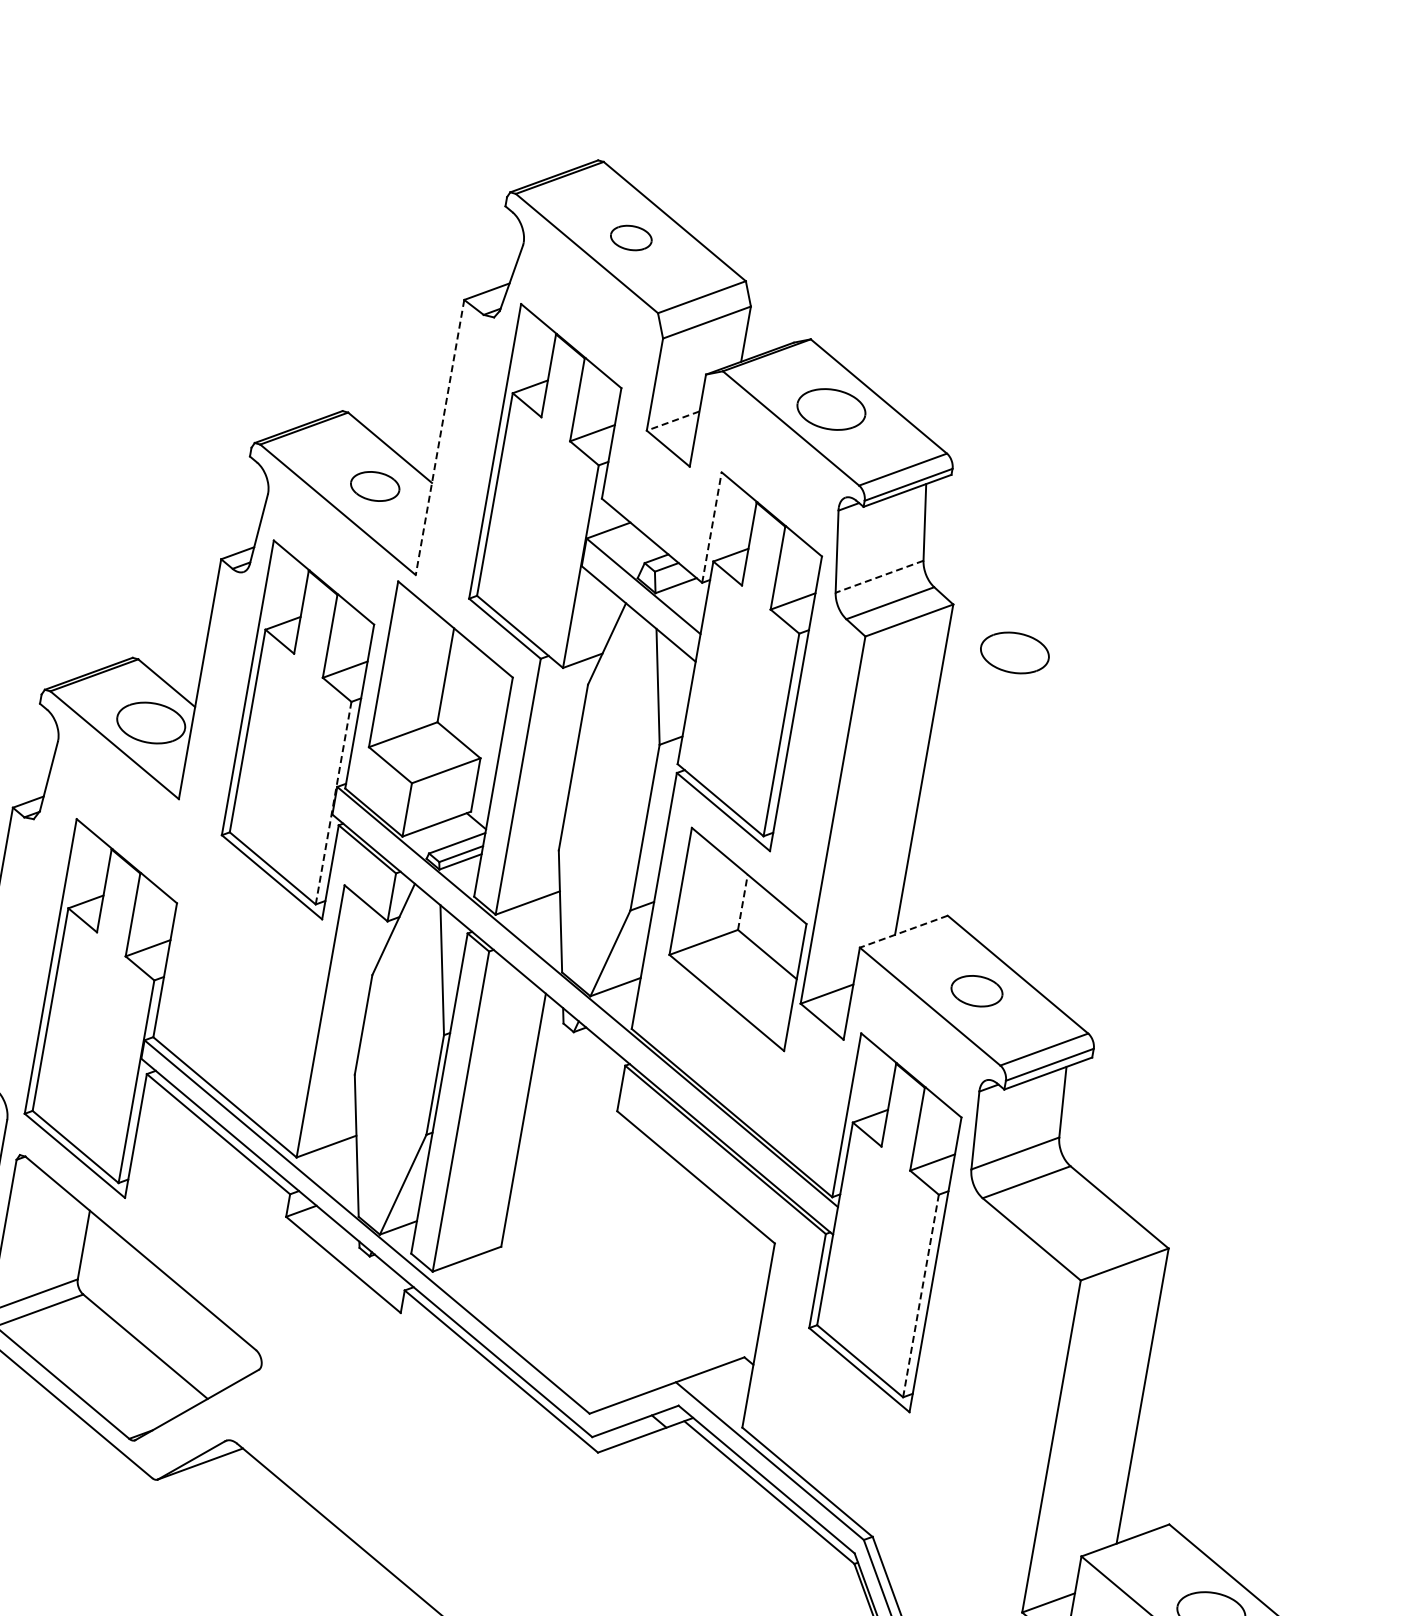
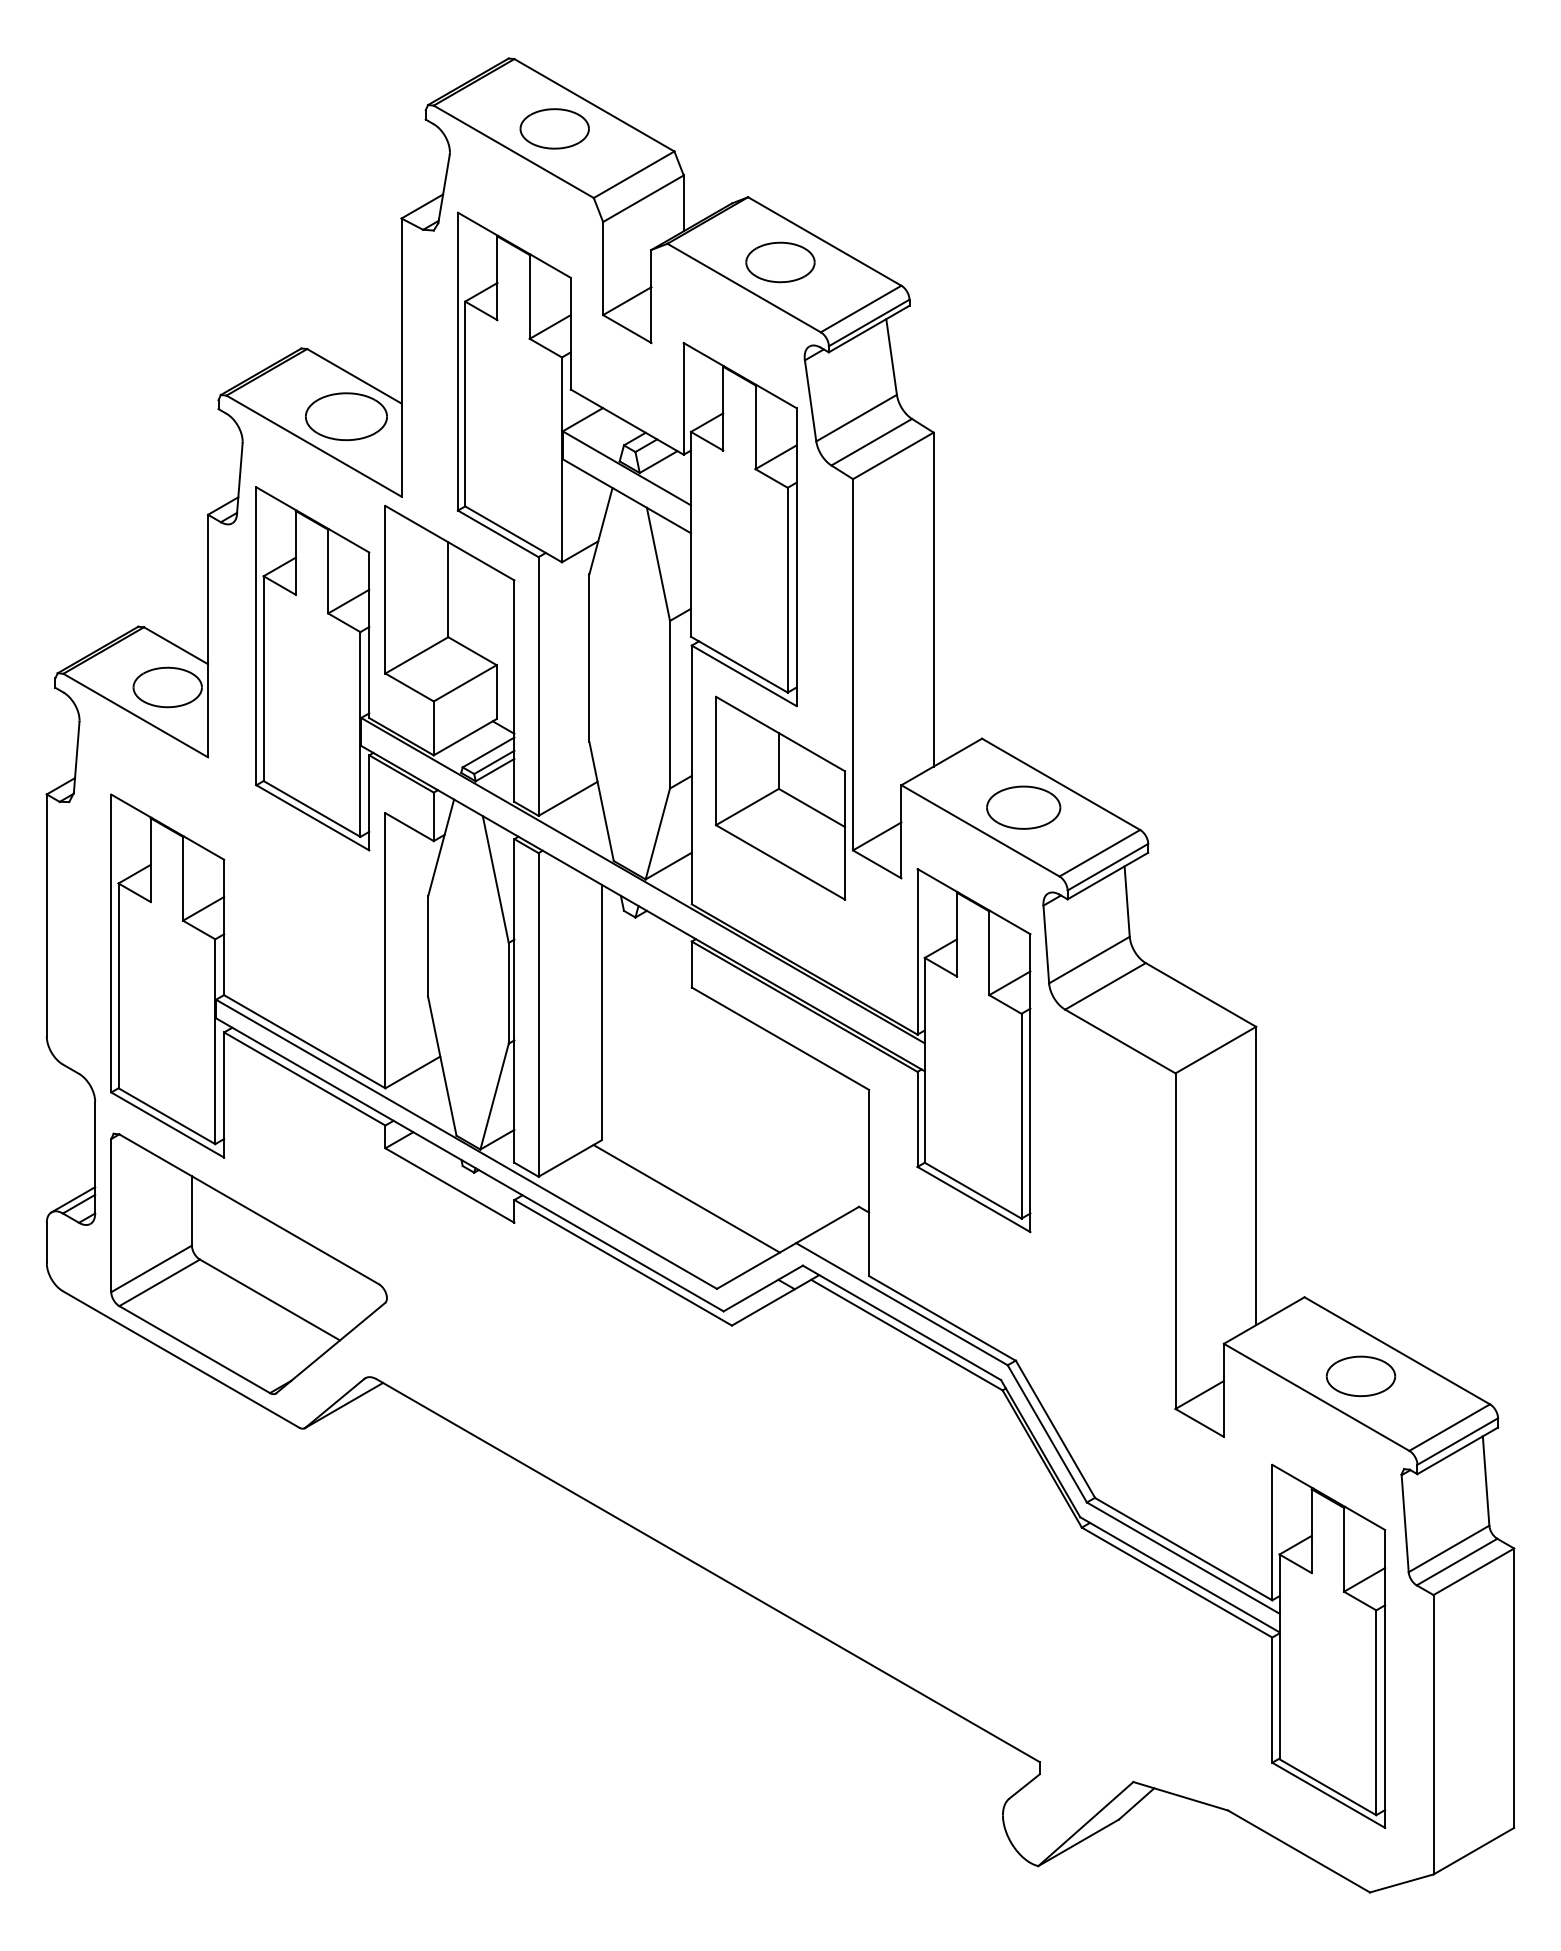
part: (631, 237) -> (554, 128), size x1.67
line: (673, 421) -> (627, 301), dashed -> solid
line: (439, 438) -> (401, 358), dashed -> solid
part: (375, 486) -> (346, 416), size x1.67
line: (711, 527) -> (683, 398), dashed -> solid
line: (879, 577) -> (856, 418), dashed -> solid
part: (1014, 653) -> (1002, 469), removed
line: (333, 803) -> (360, 734), dashed -> solid
line: (742, 902) -> (778, 761), dashed -> solid
line: (903, 931) -> (941, 761), dashed -> solid
part: (976, 991) -> (1023, 807), size x1.43
line: (921, 1295) -> (1021, 1115), dashed -> solid
line: (575, 1318) -> (686, 1198), added

